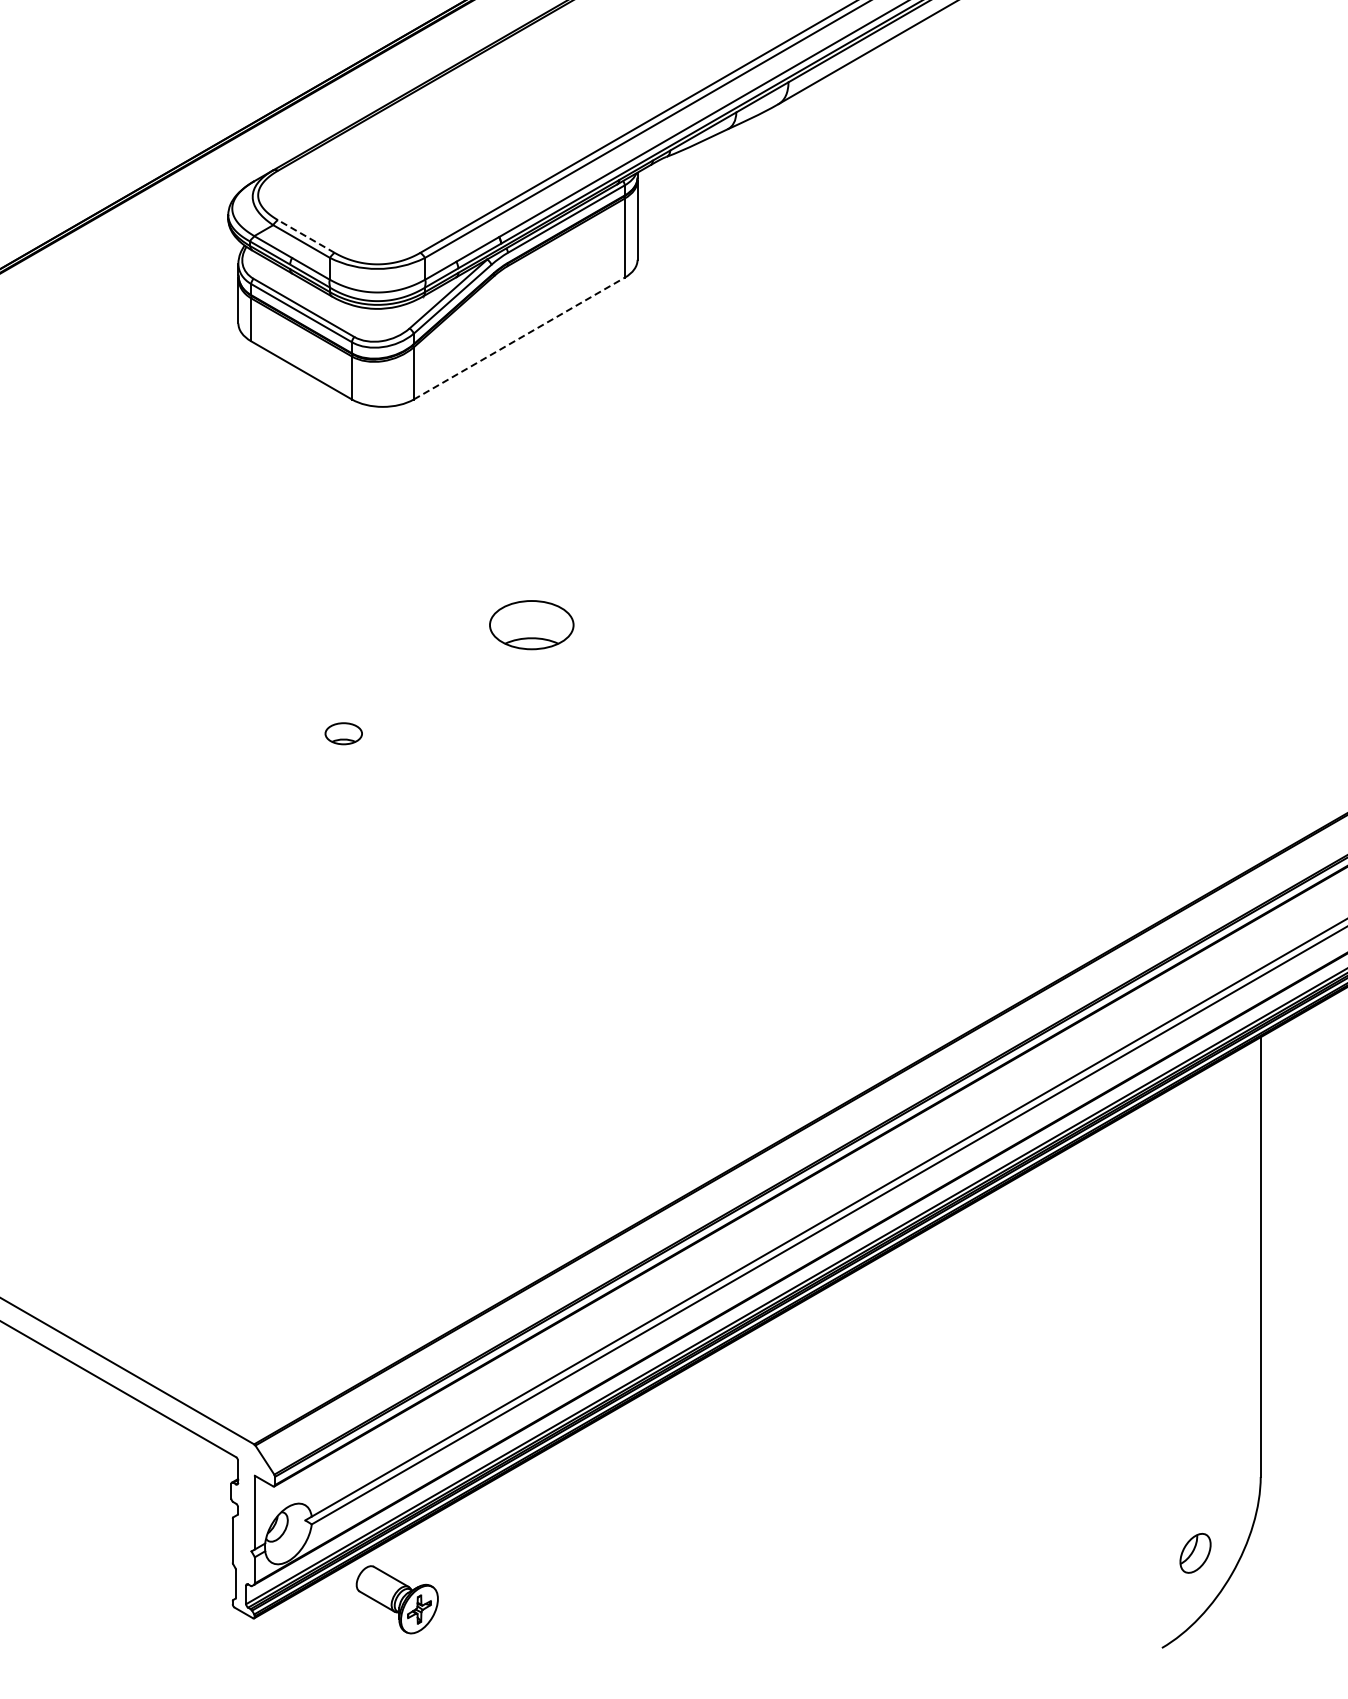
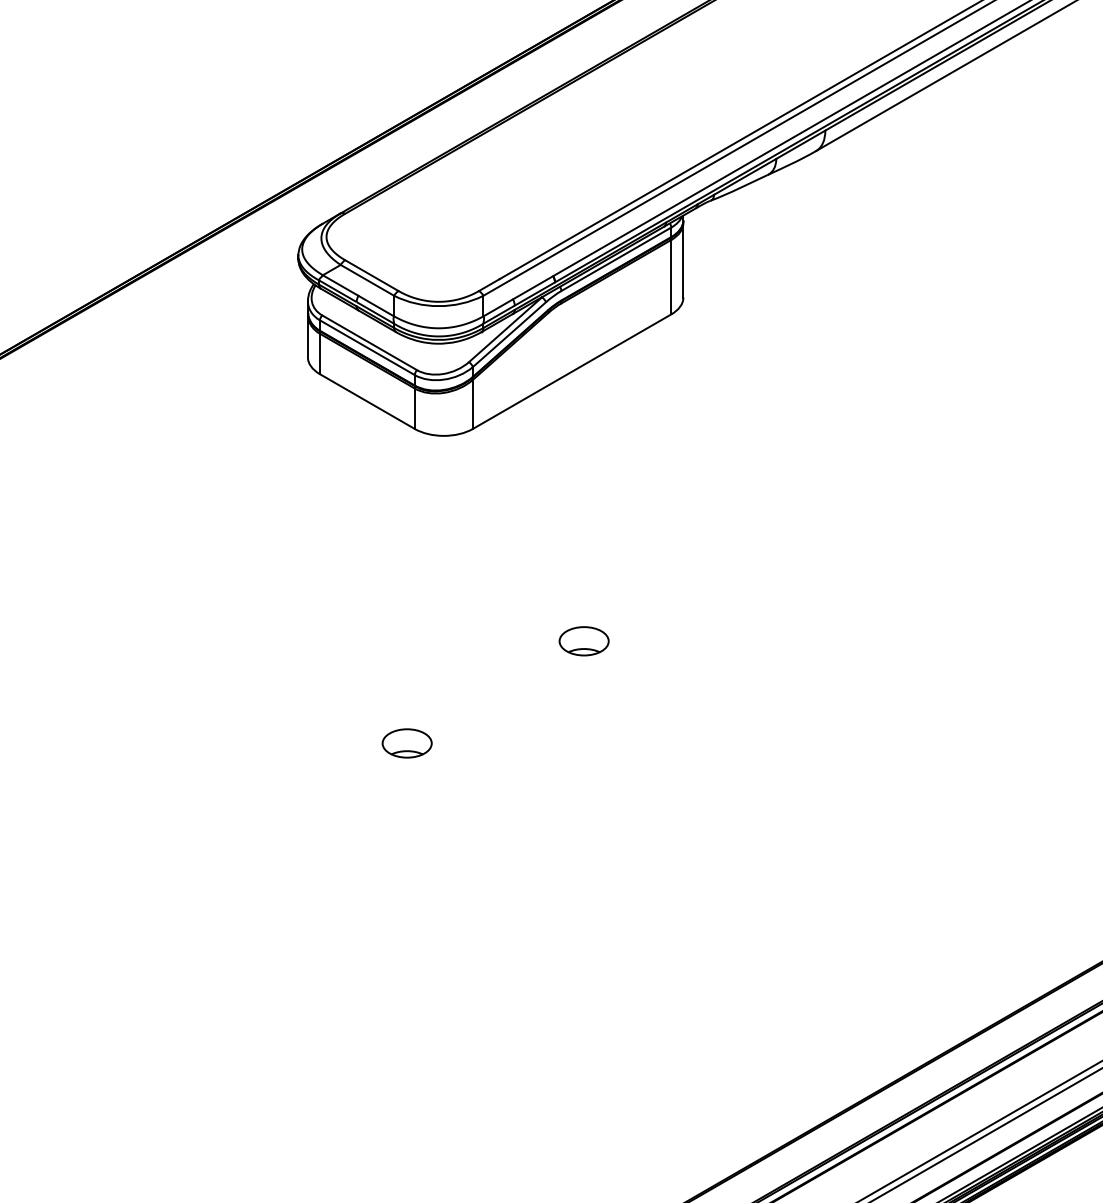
line: (306, 236) -> (371, 275), dashed -> solid
line: (519, 338) -> (572, 371), dashed -> solid
part: (532, 625) -> (584, 641), size x0.62
part: (343, 733) -> (406, 743), size x1.43

